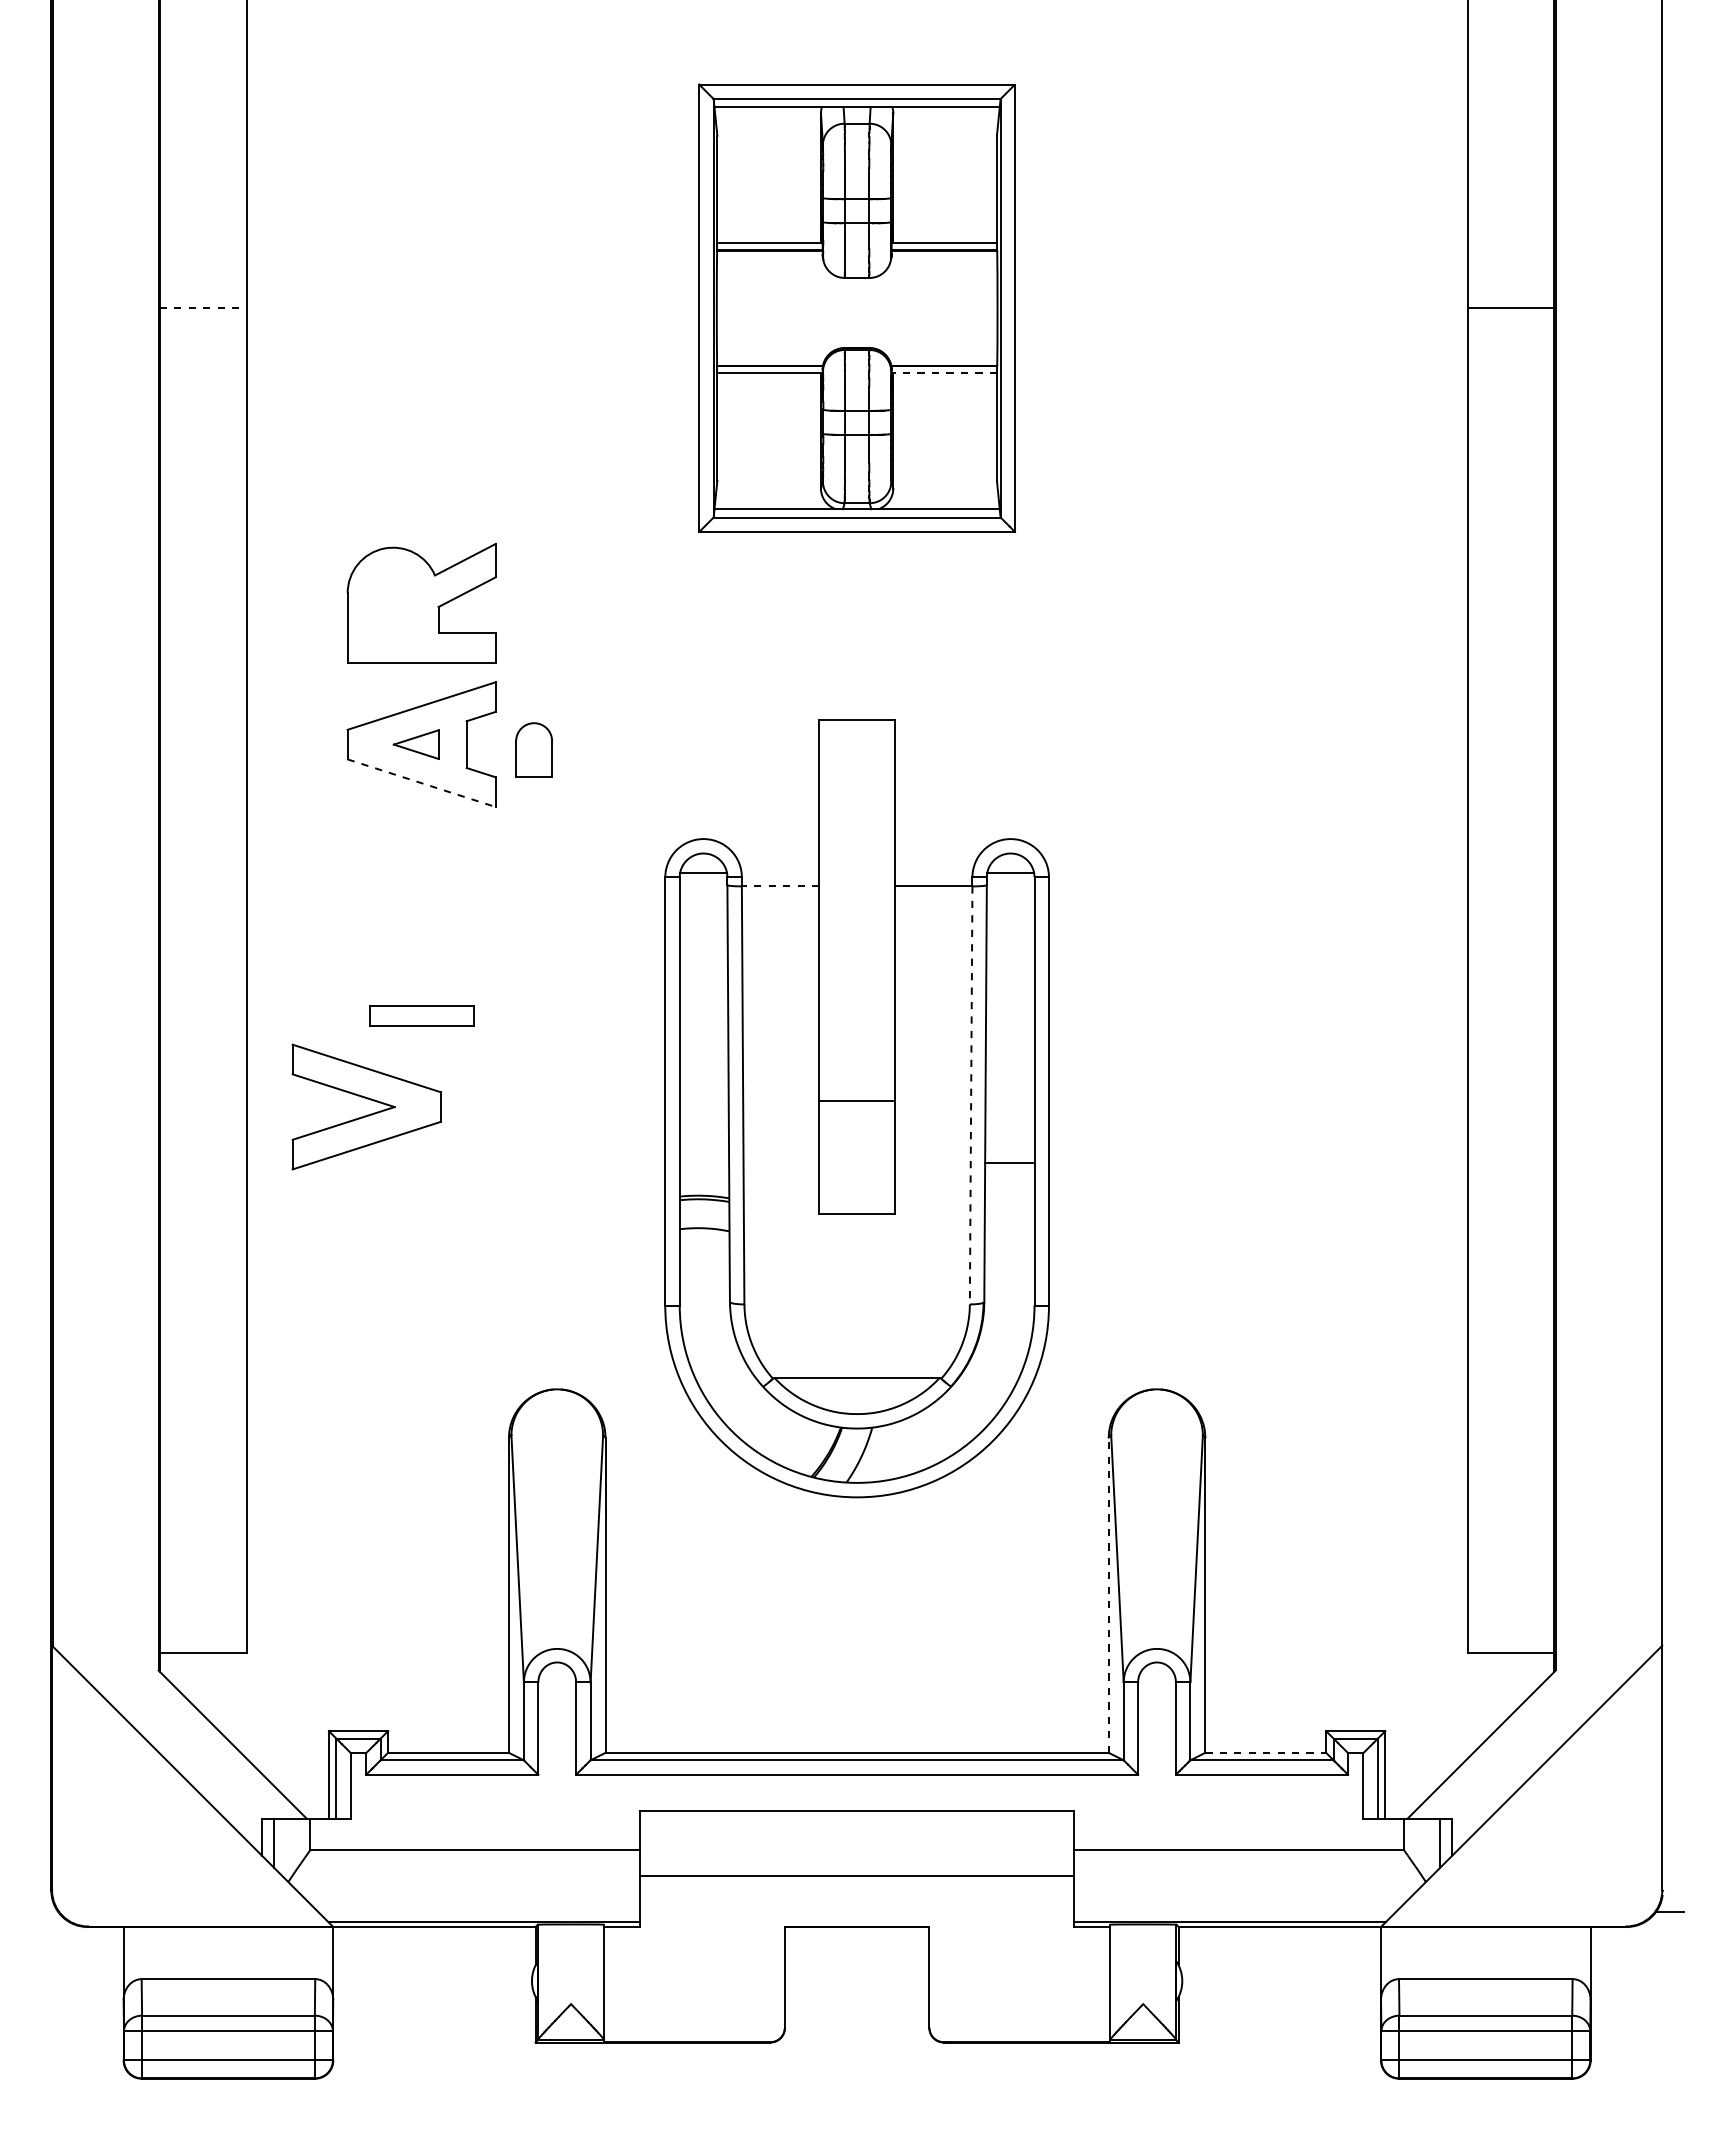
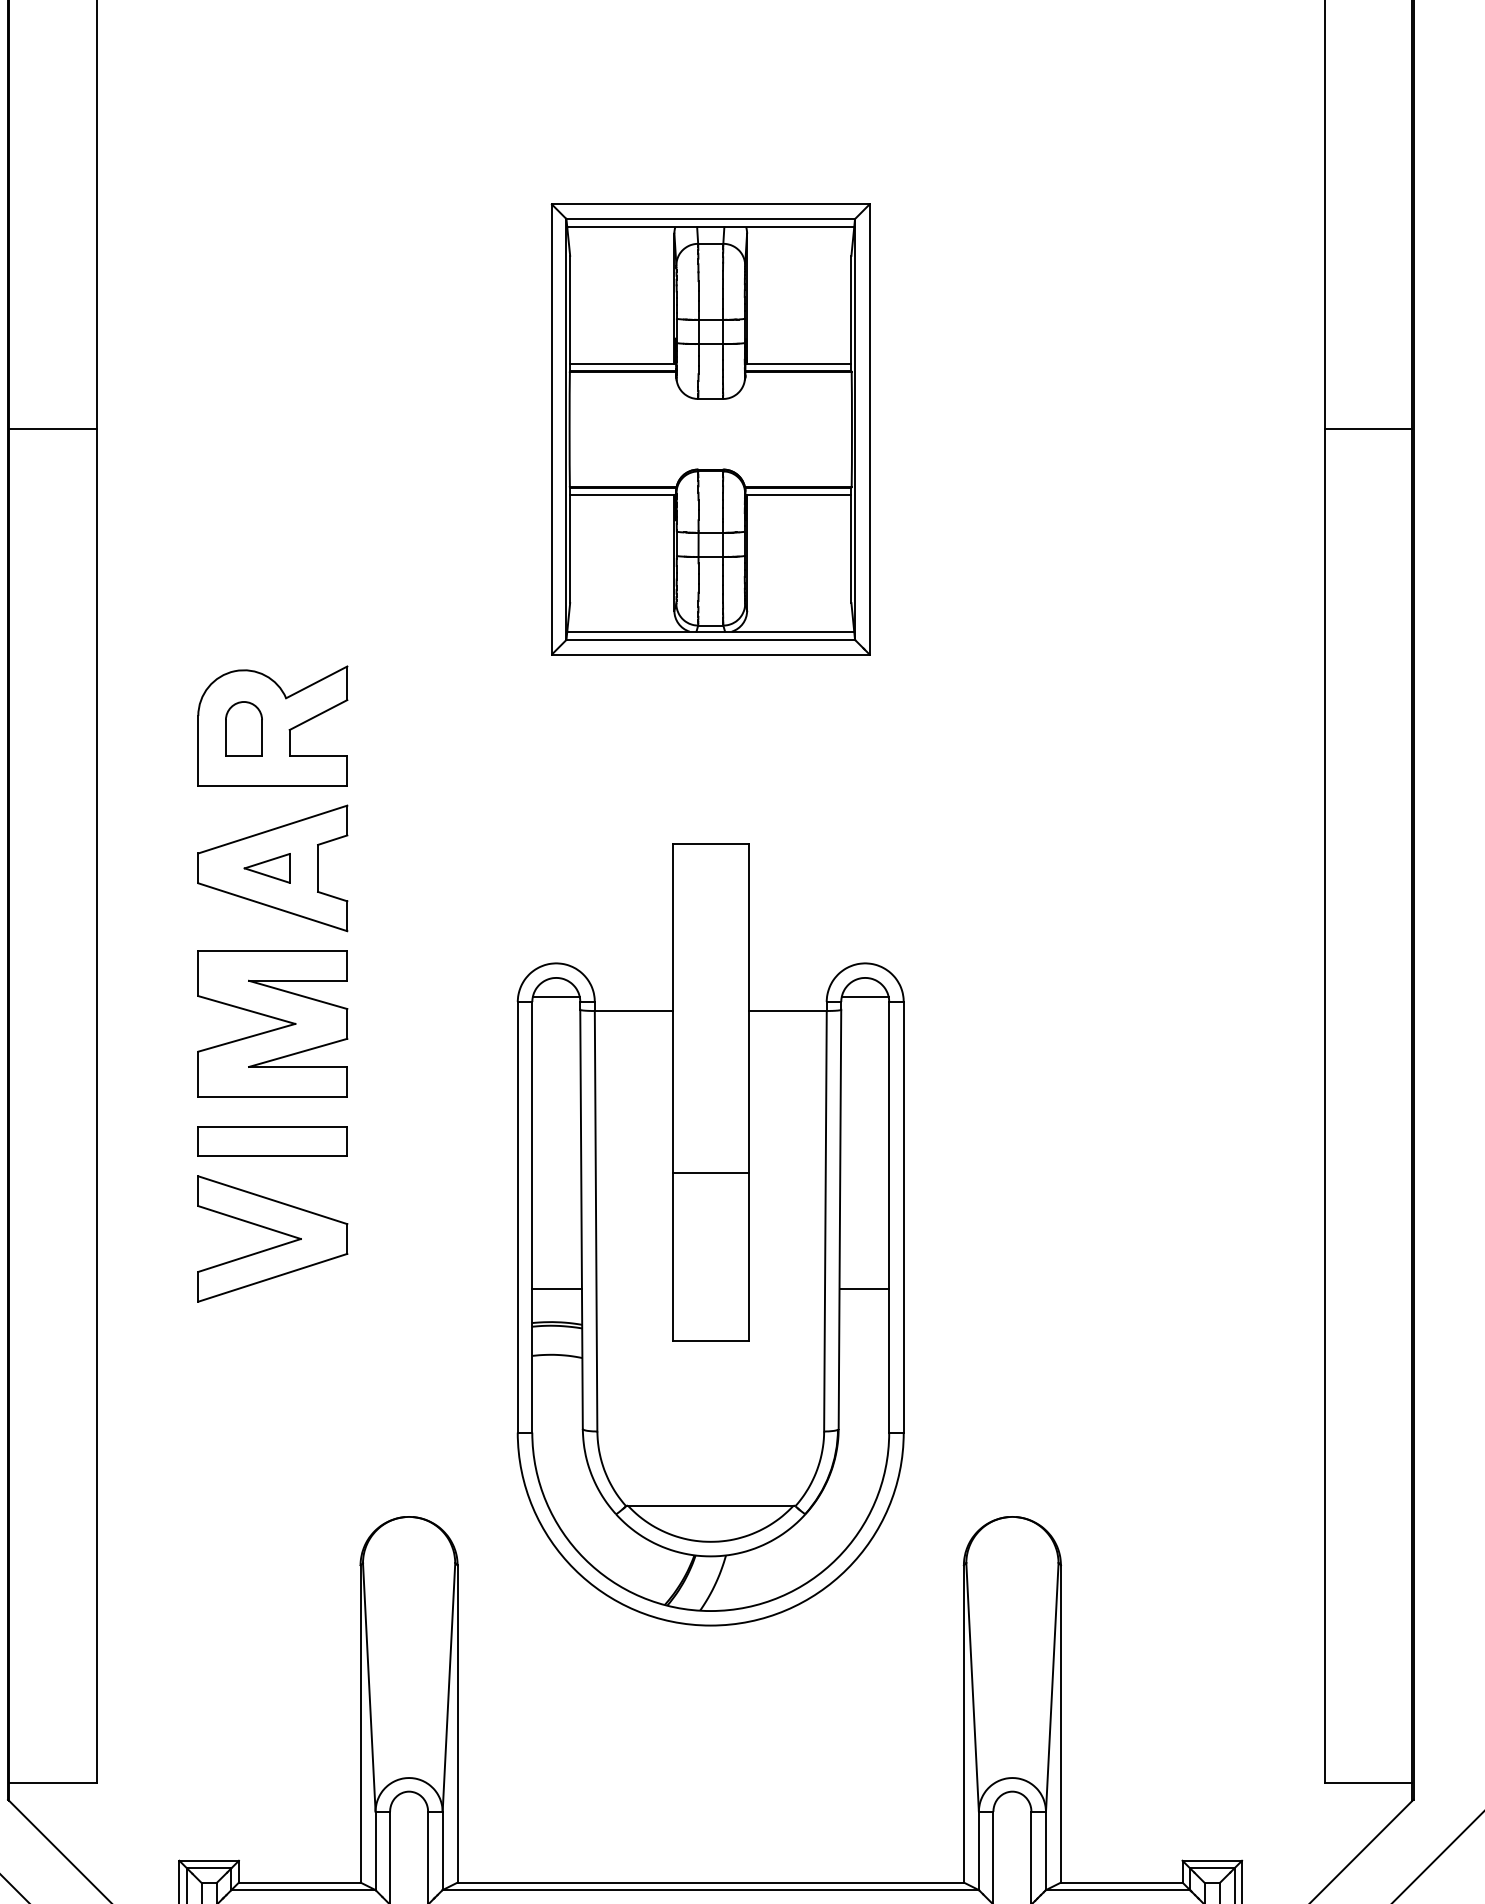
line: (203, 308) -> (53, 429), dashed -> solid
line: (944, 373) -> (798, 495), dashed -> solid
part: (533, 749) -> (243, 728), moved
line: (421, 783) -> (272, 907), dashed -> solid
line: (780, 886) -> (633, 1011), dashed -> solid
part: (421, 899) -> (272, 1024), added
part: (421, 1015) -> (272, 1140), size x1.43
line: (971, 1095) -> (825, 1221), dashed -> solid
part: (367, 1099) -> (273, 1231), moved
line: (857, 1100) -> (711, 1173), moved
line: (704, 1163) -> (557, 1289), added
line: (1108, 1595) -> (963, 1724), dashed -> solid
line: (1266, 1752) -> (1122, 1882), dashed -> solid

